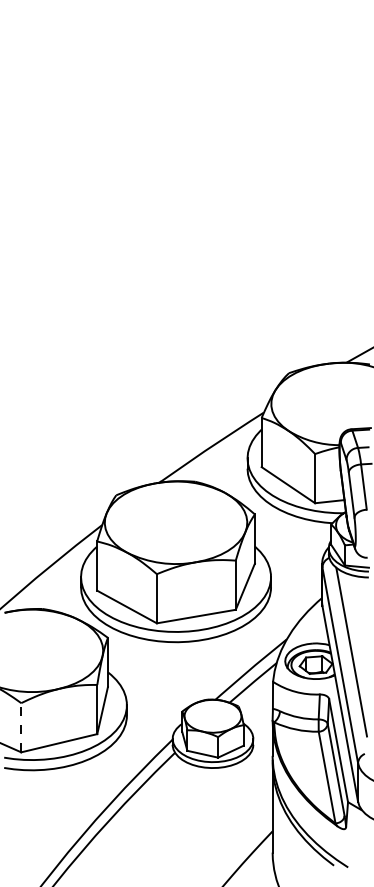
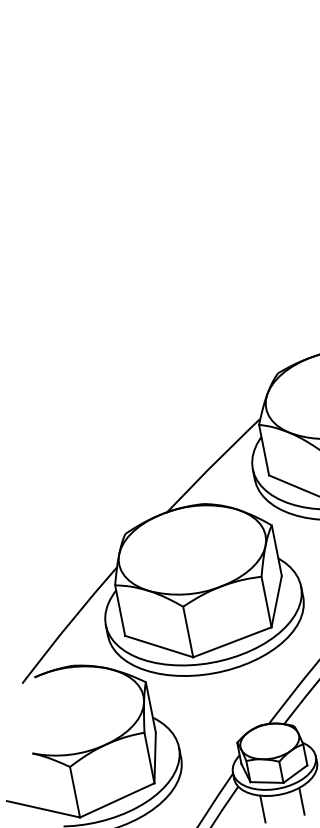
line: (21, 727) -> (75, 791), dashed -> solid
line: (193, 778) -> (262, 809), added
line: (232, 778) -> (302, 801), added

